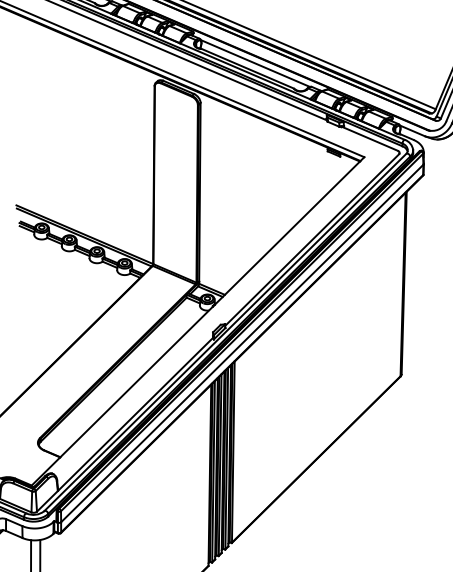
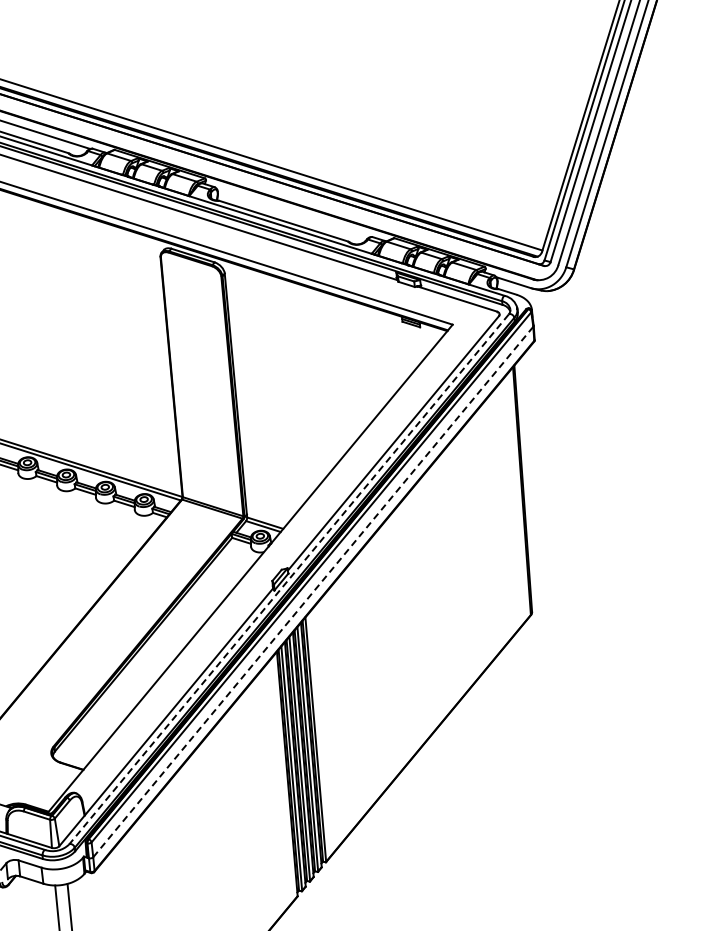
line: (254, 63) -> (292, 212), removed
line: (225, 332) -> (288, 579), solid -> dashed
line: (242, 343) -> (313, 592), solid -> dashed

